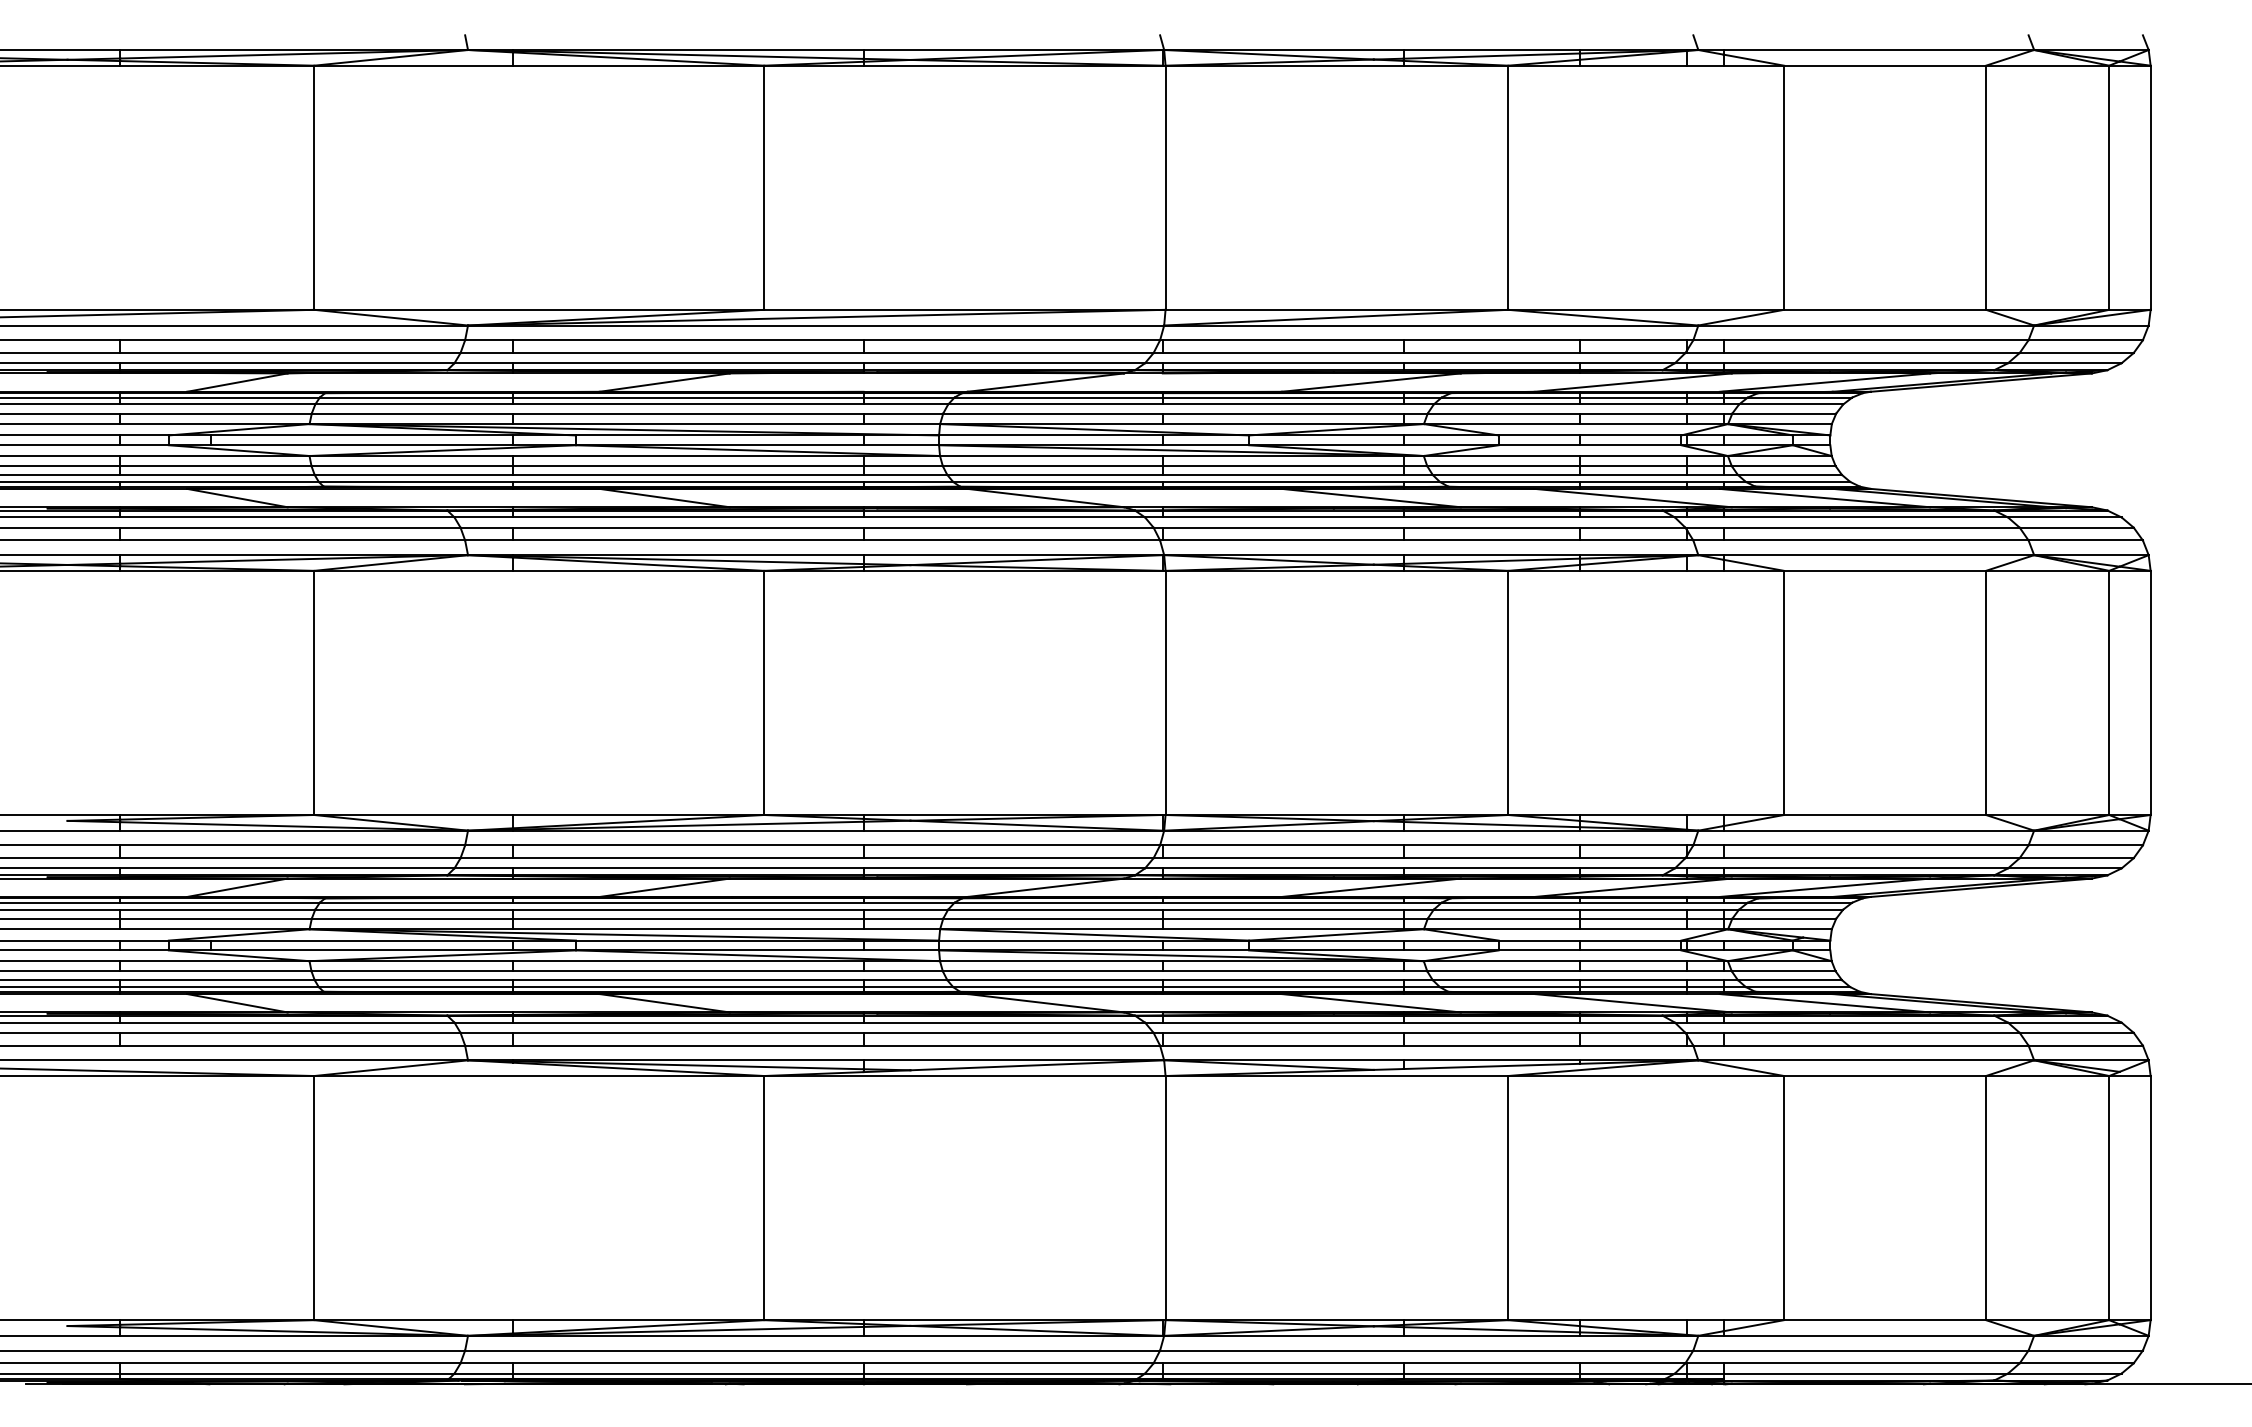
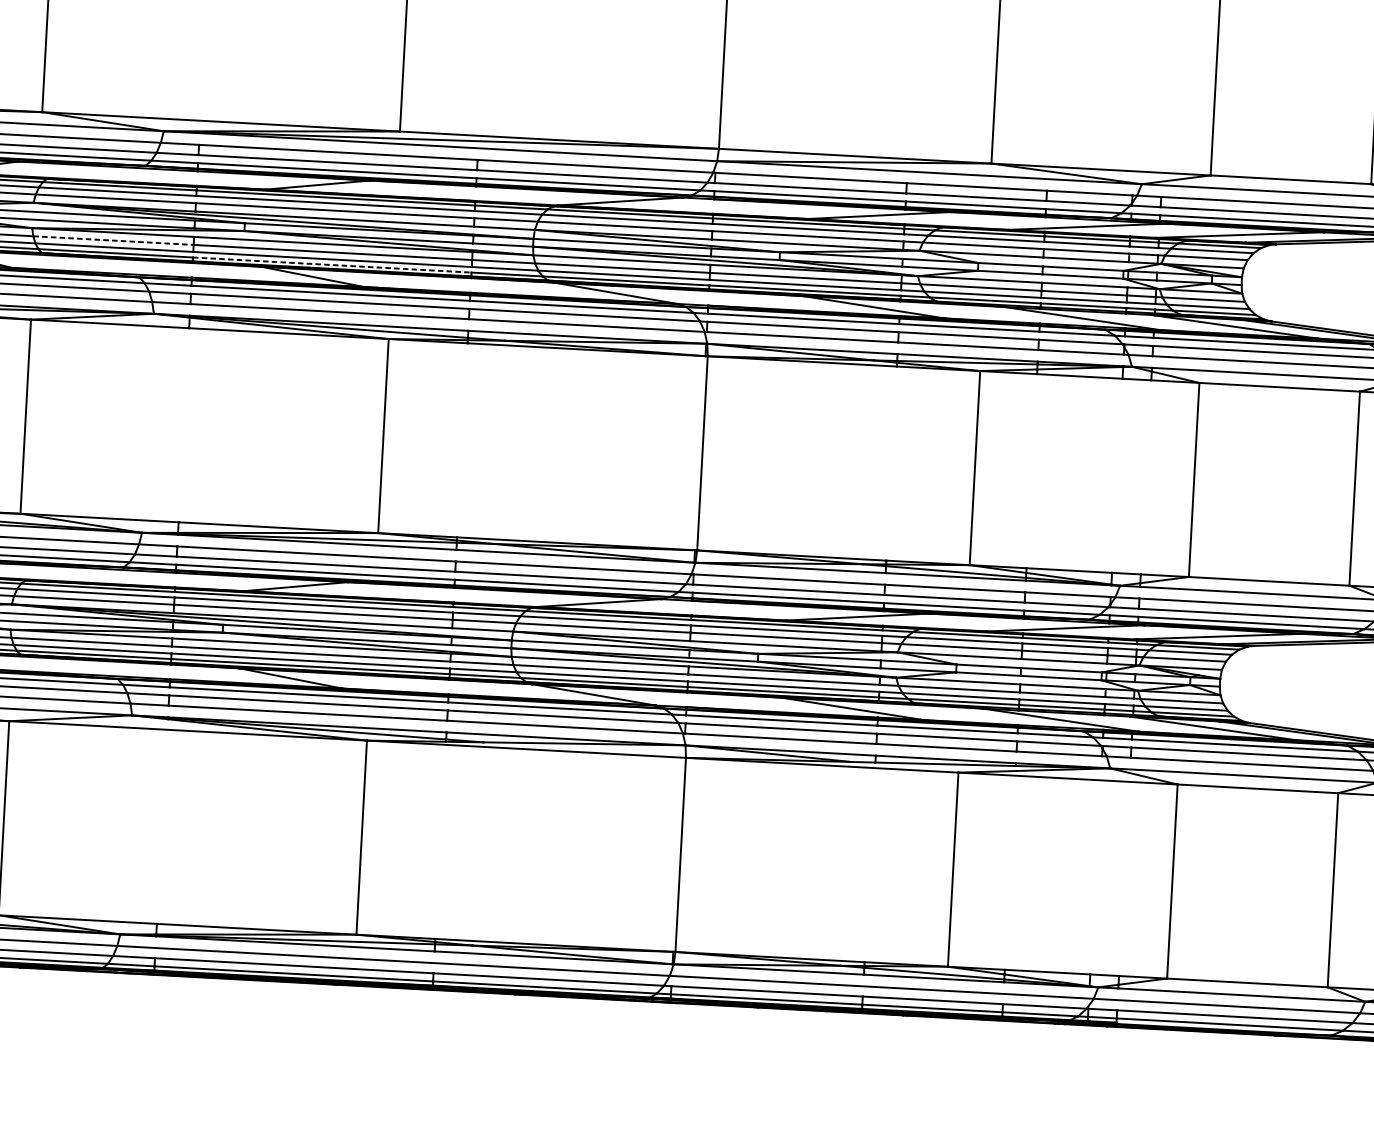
line: (412, 466) -> (113, 240), solid -> dashed
line: (688, 481) -> (332, 264), solid -> dashed

